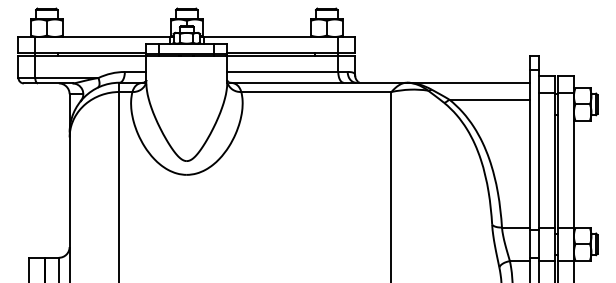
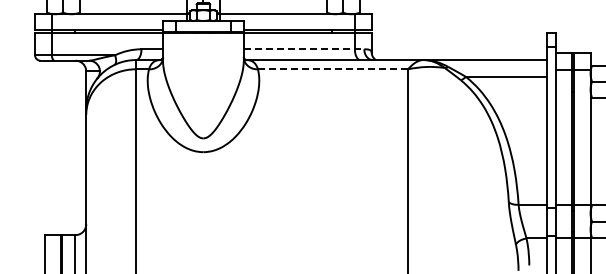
line: (287, 71) -> (304, 48), solid -> dashed
line: (316, 92) -> (333, 69), solid -> dashed

